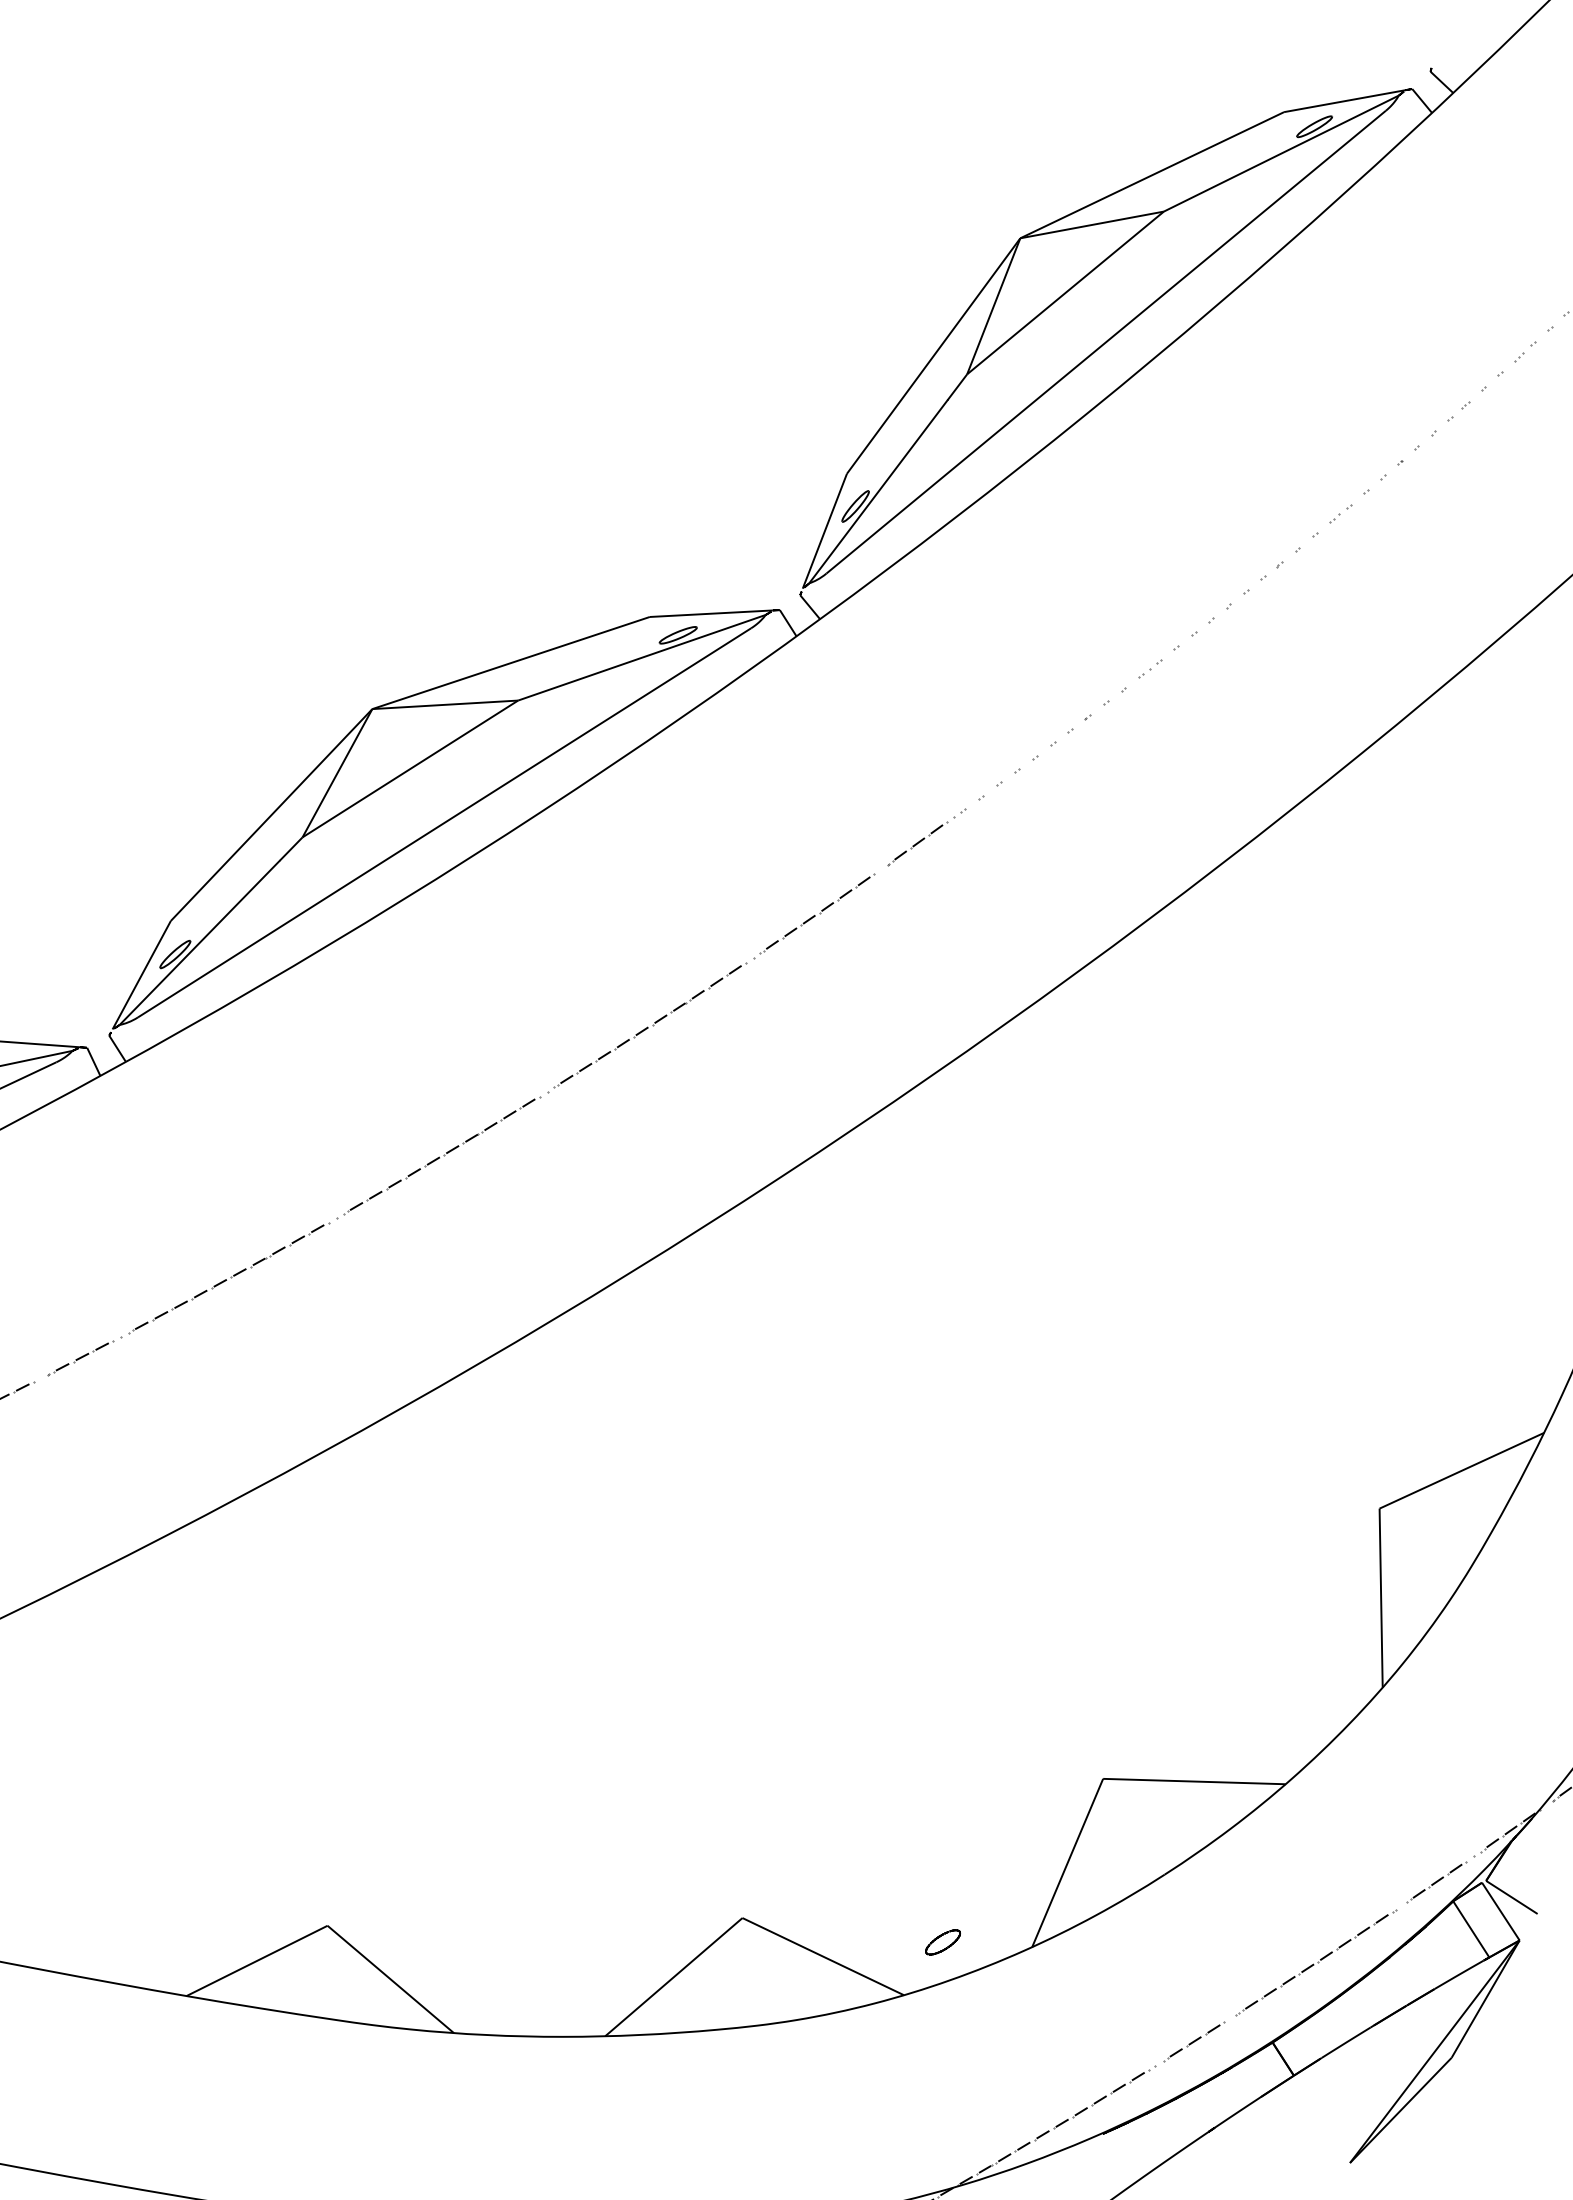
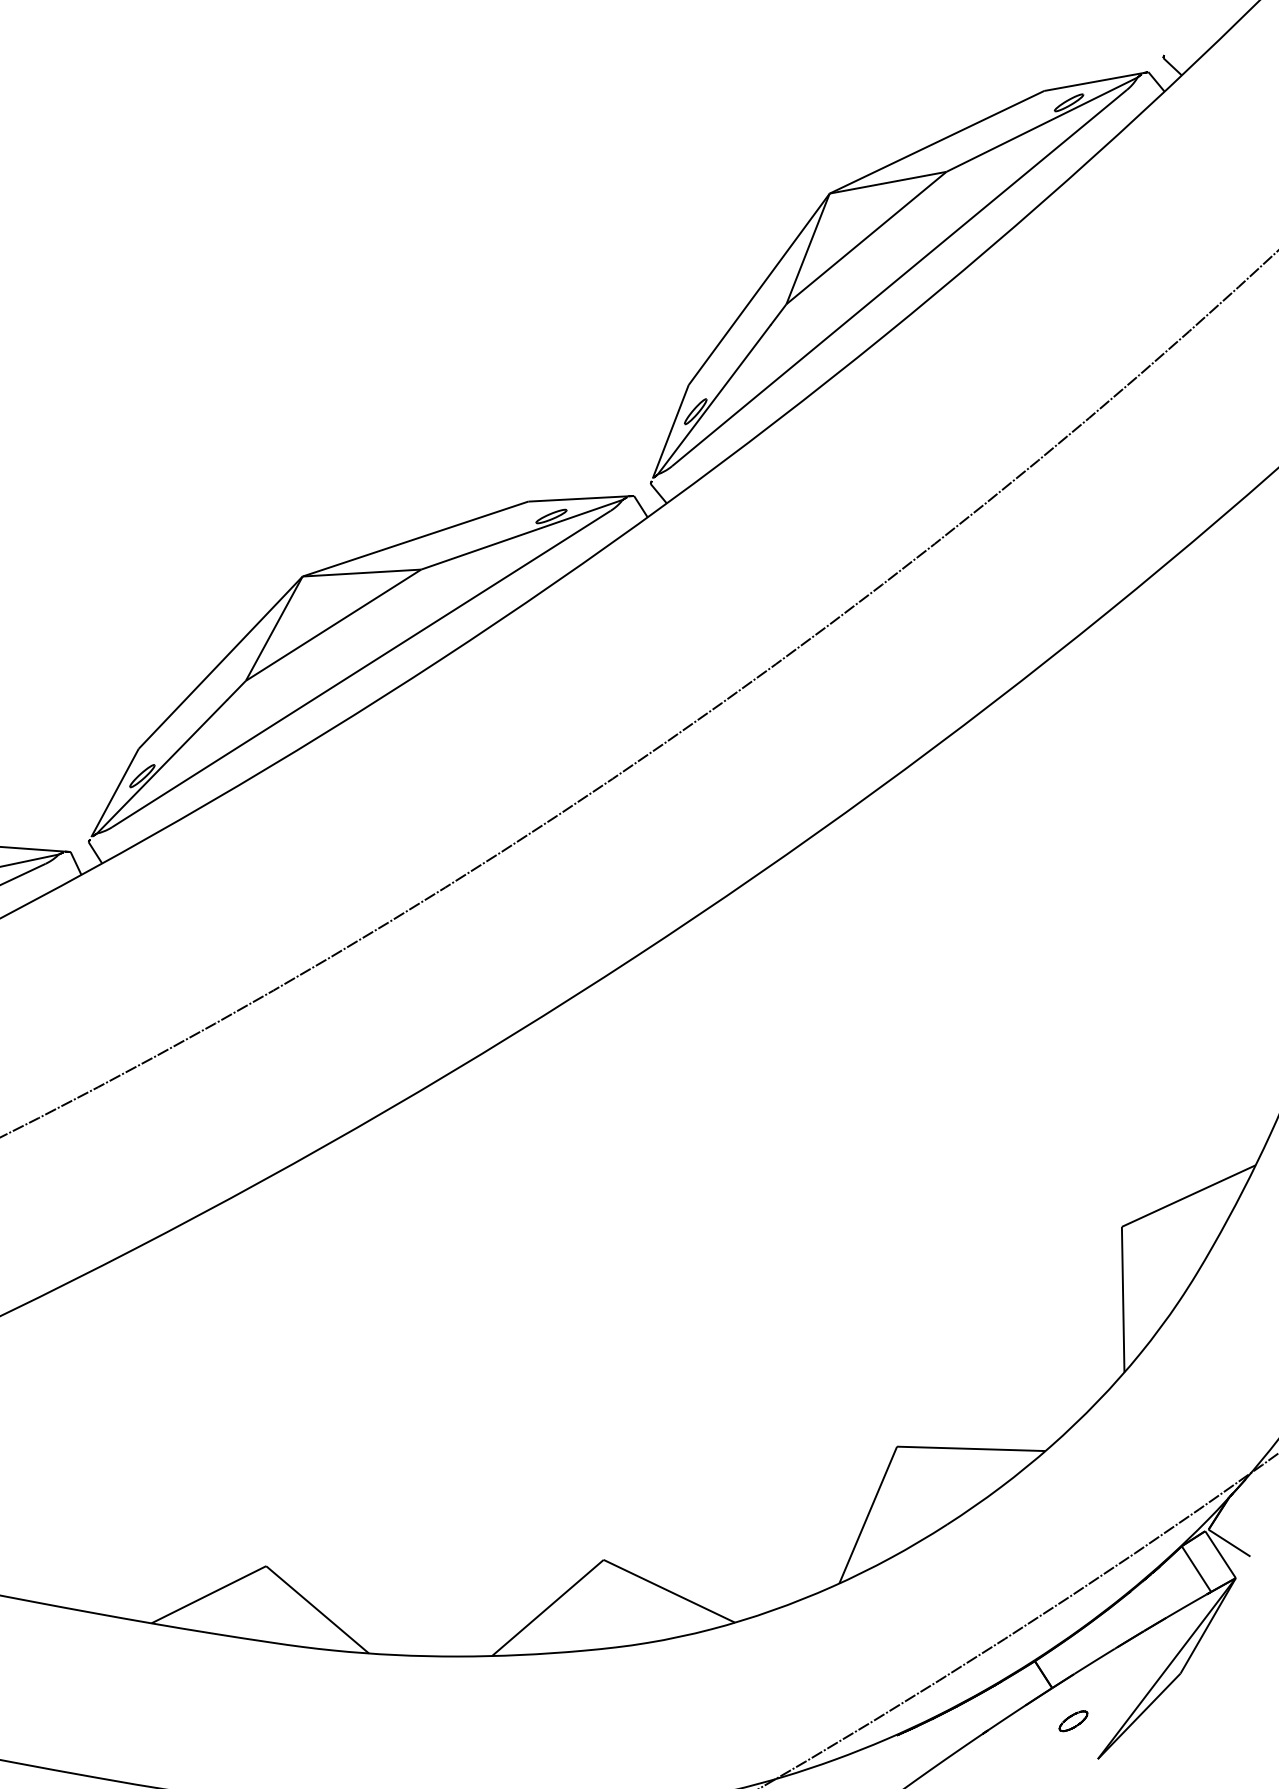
part: (942, 1942) -> (1073, 1721), moved

